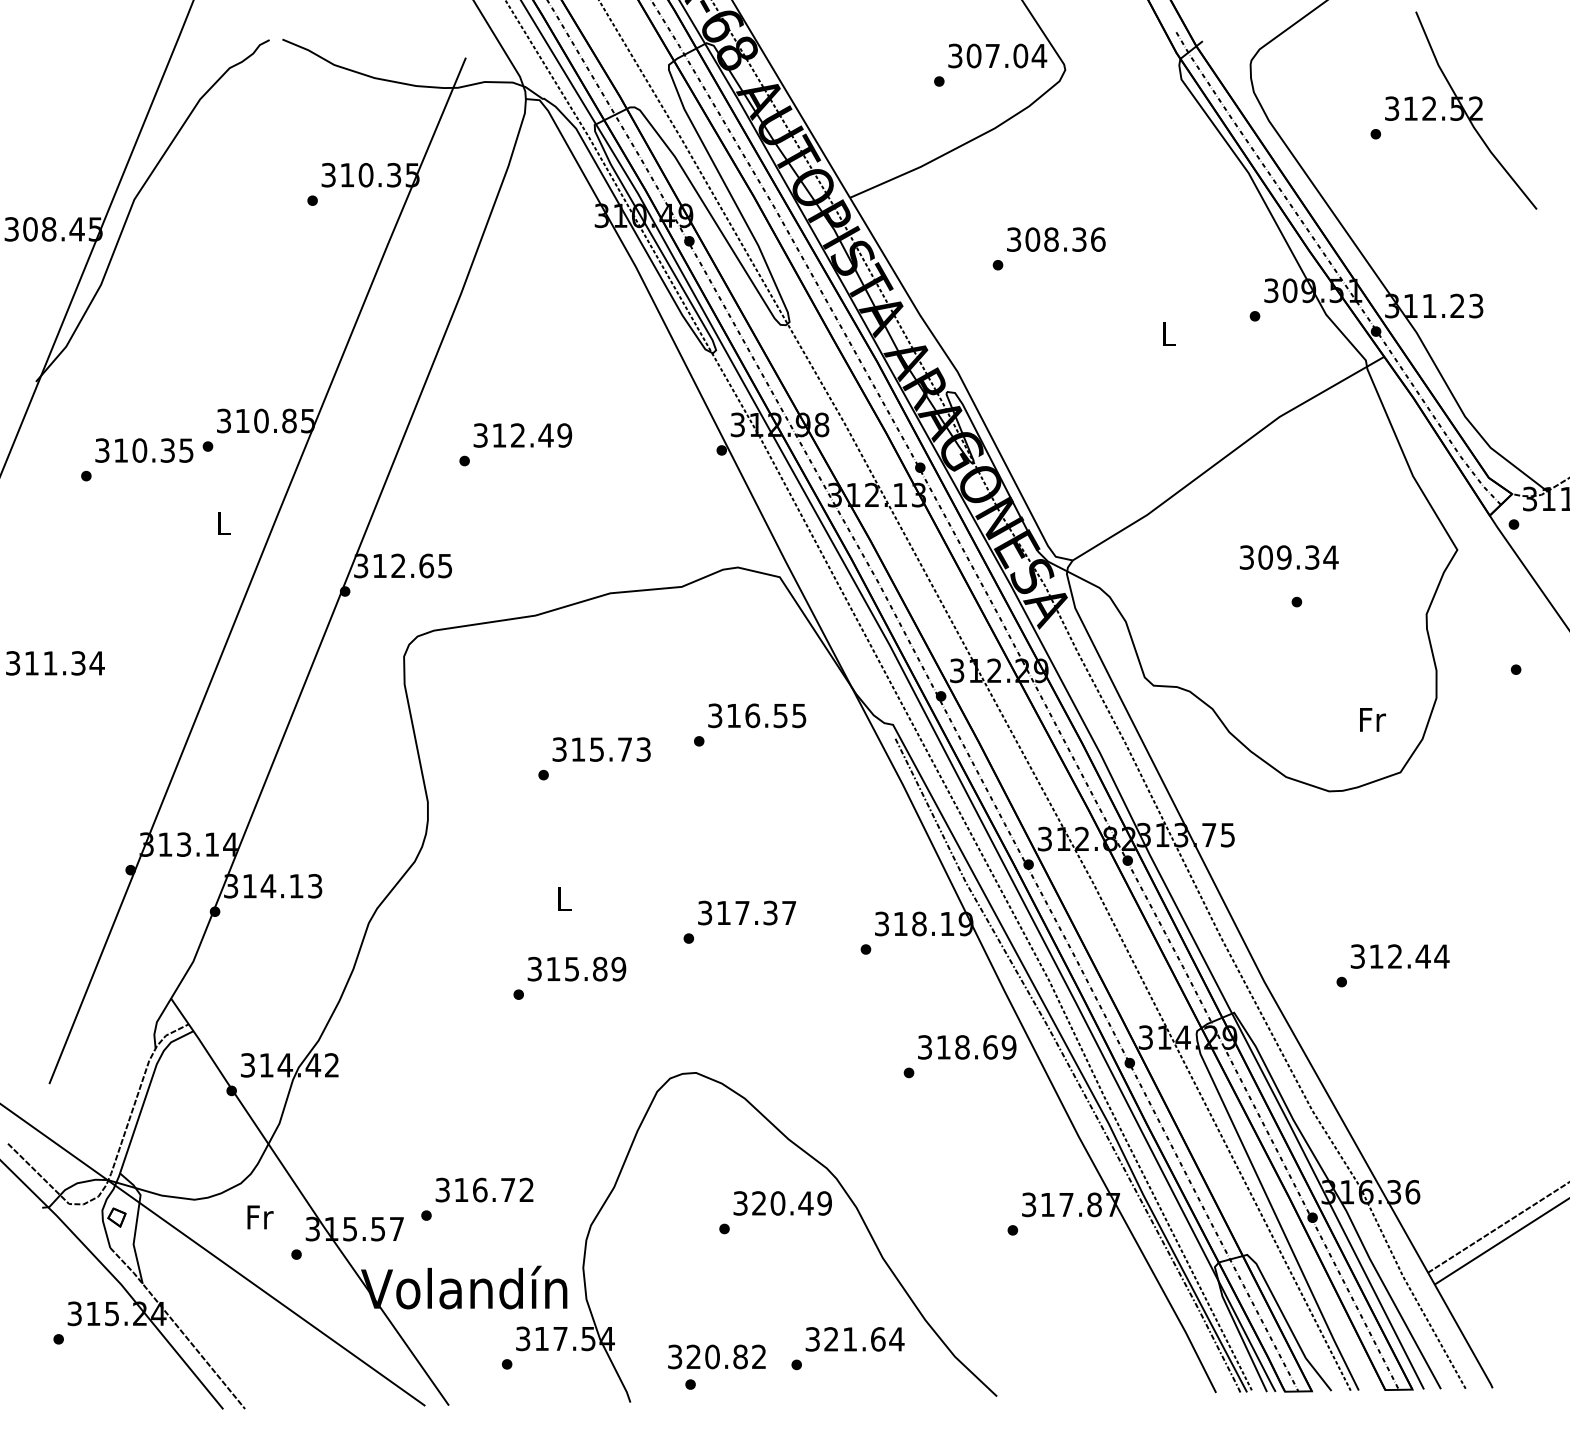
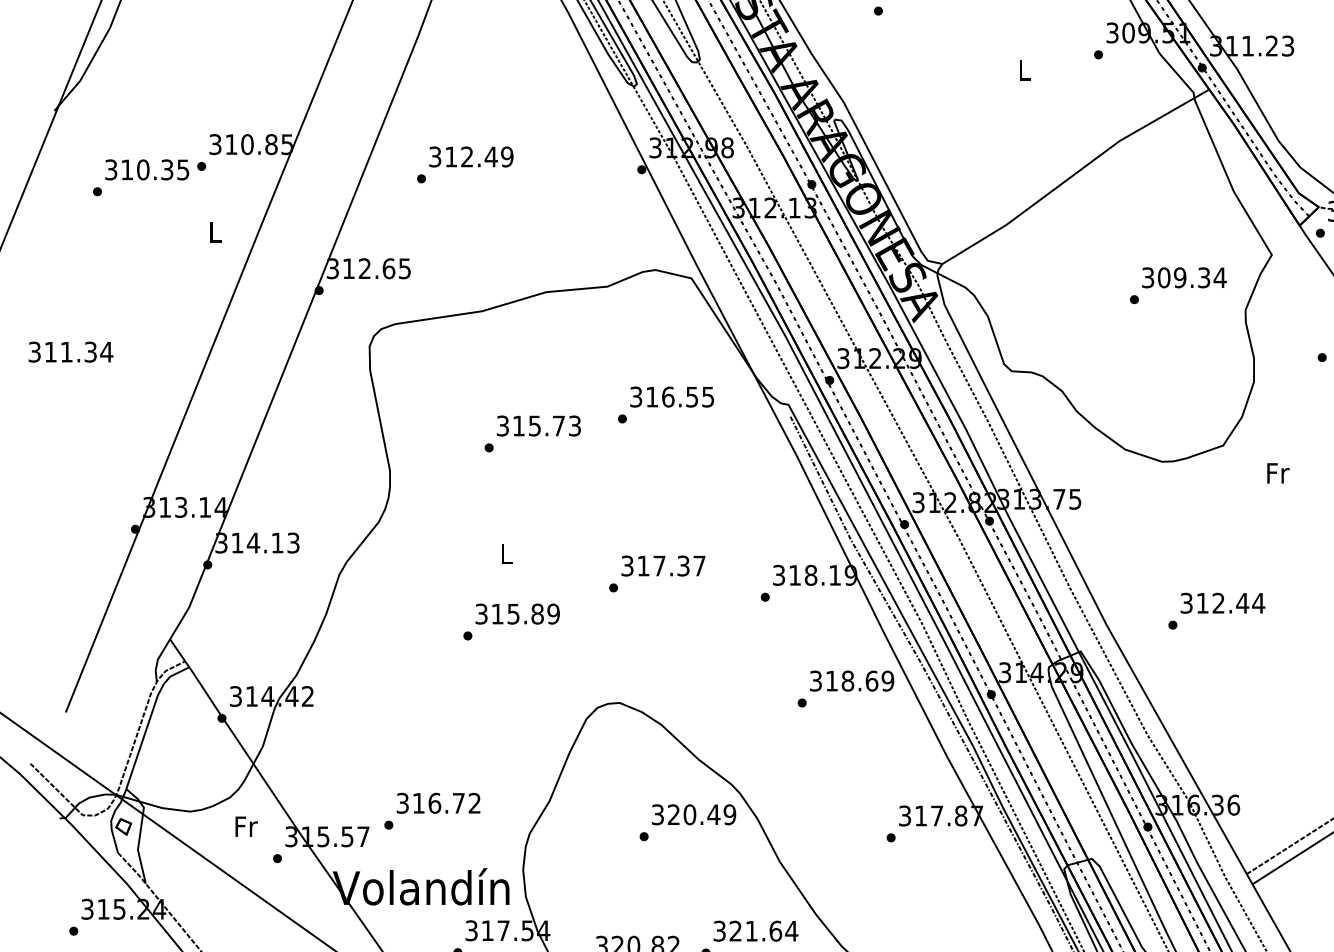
text: (1288, 557) -> (1183, 277), moved
text: (1372, 719) -> (1278, 473), moved

